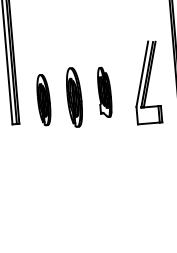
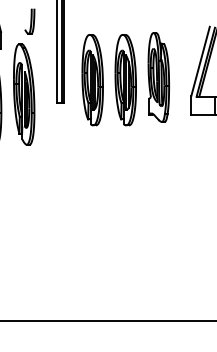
part: (104, 92) -> (158, 77), size x1.67
part: (74, 97) -> (125, 80), size x1.43
part: (43, 100) -> (92, 80), size x1.67

